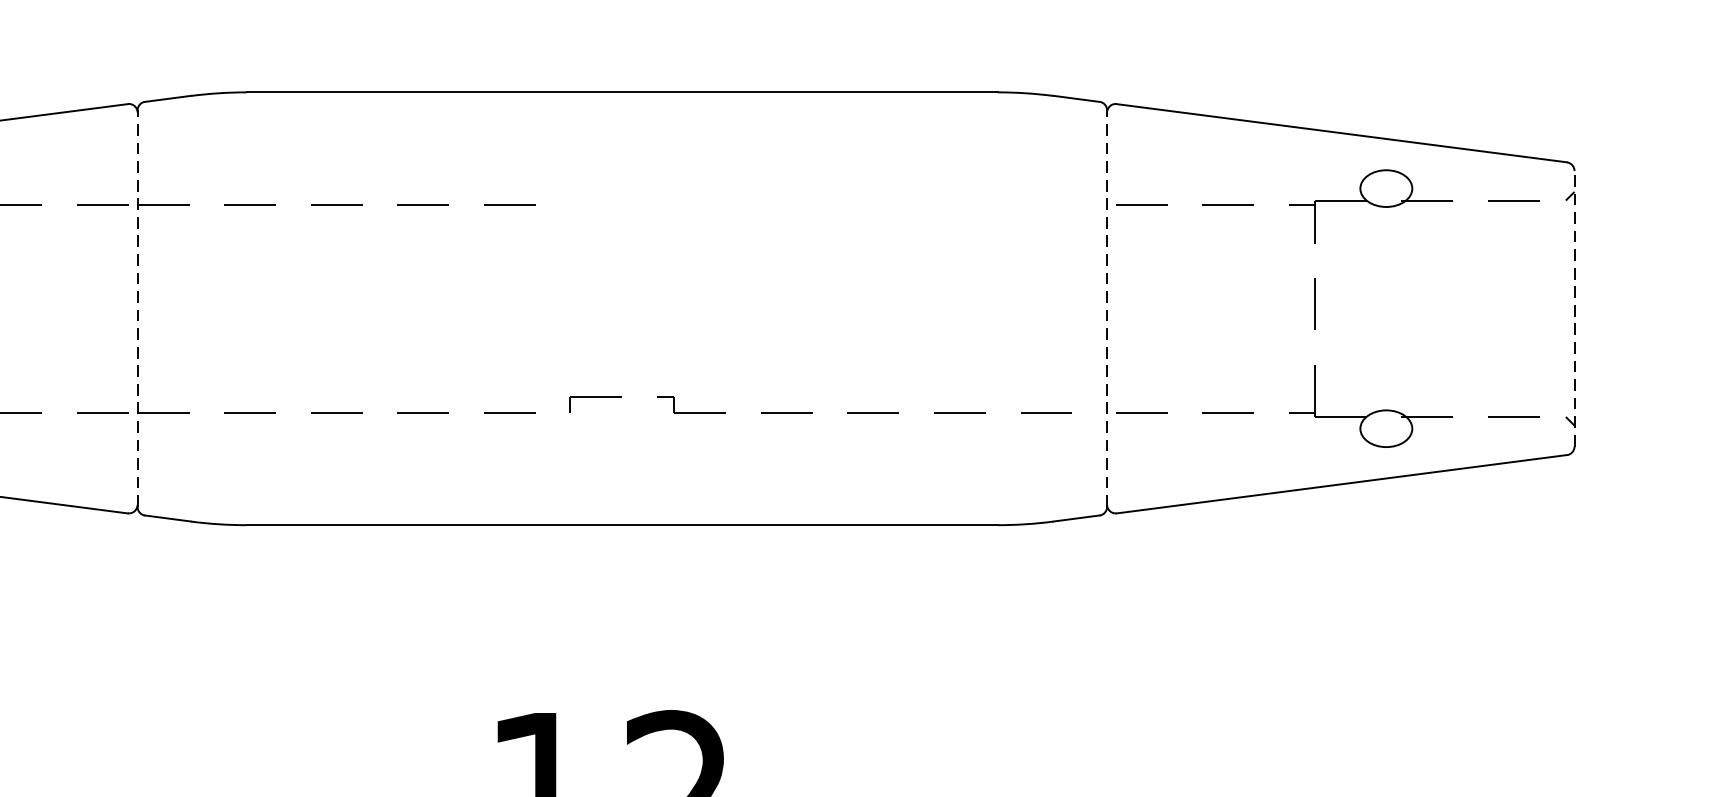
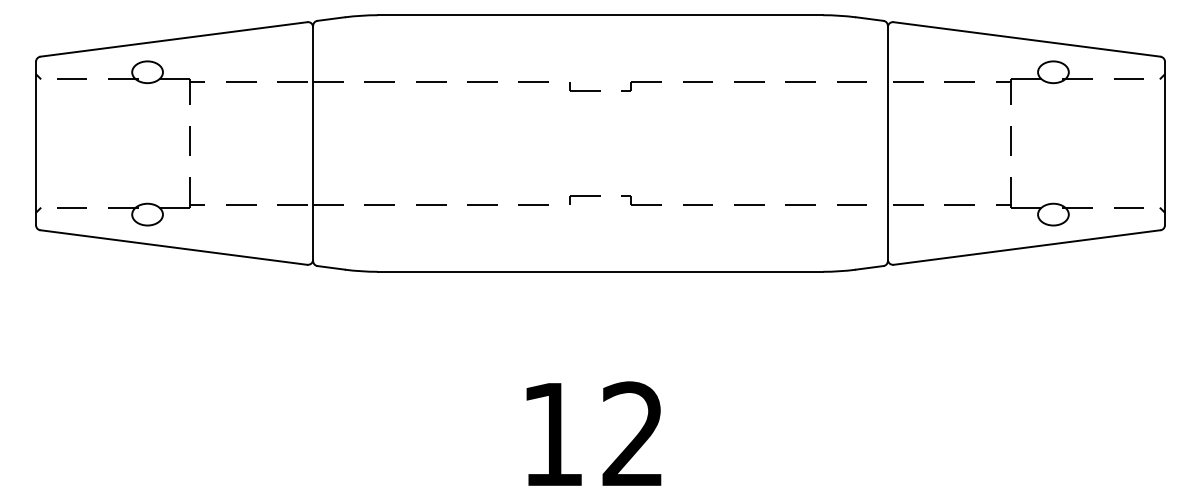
part: (811, 205) -> (712, 82), added
line: (138, 308) -> (313, 143), dashed -> solid
line: (1106, 308) -> (887, 143), dashed -> solid
line: (1575, 308) -> (1165, 143), dashed -> solid

